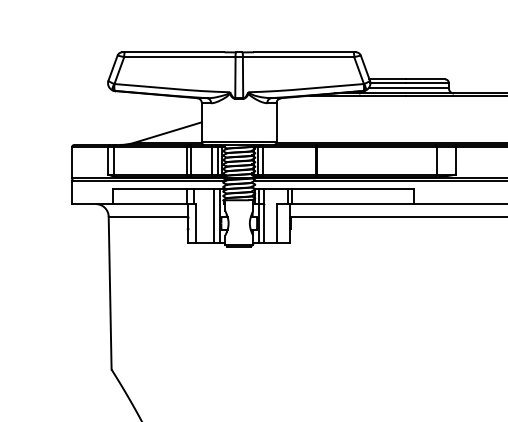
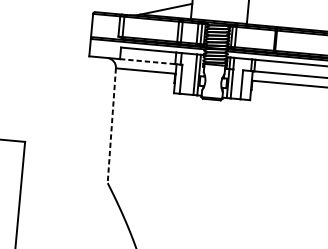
line: (149, 204) -> (147, 61), solid -> dashed
line: (110, 293) -> (112, 125), solid -> dashed

